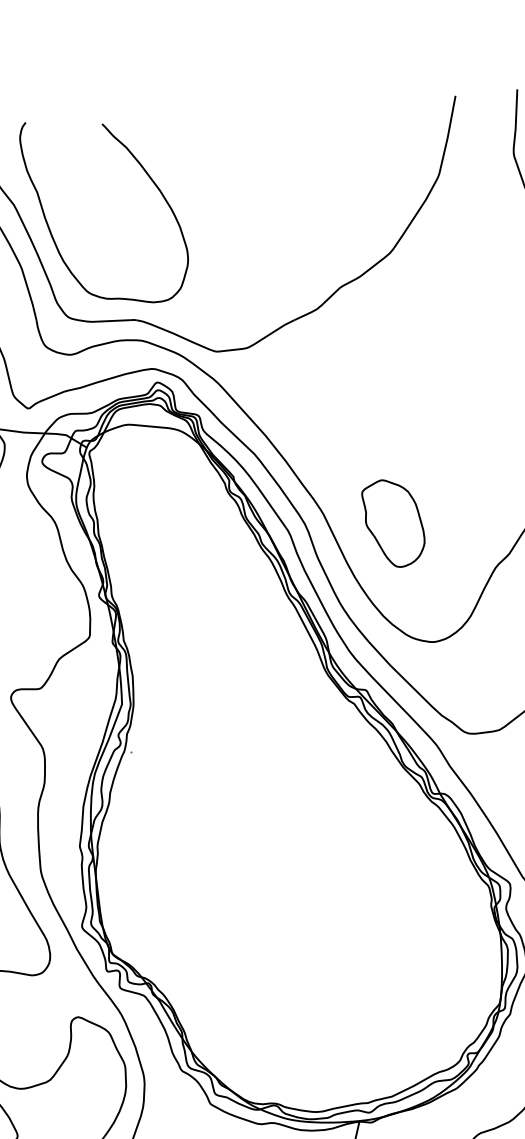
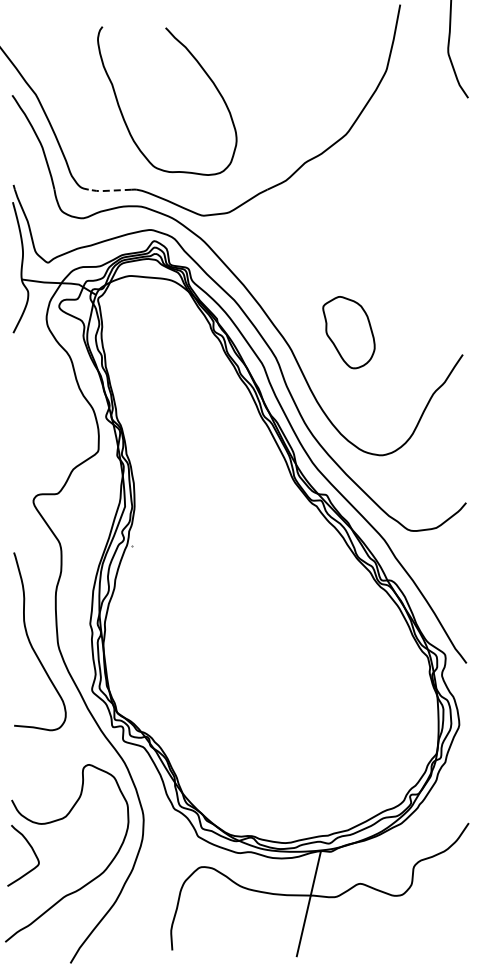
curve: (147, 176) -> (203, 71), moved
line: (101, 321) -> (108, 190), solid -> dashed
part: (392, 523) -> (348, 332), moved

